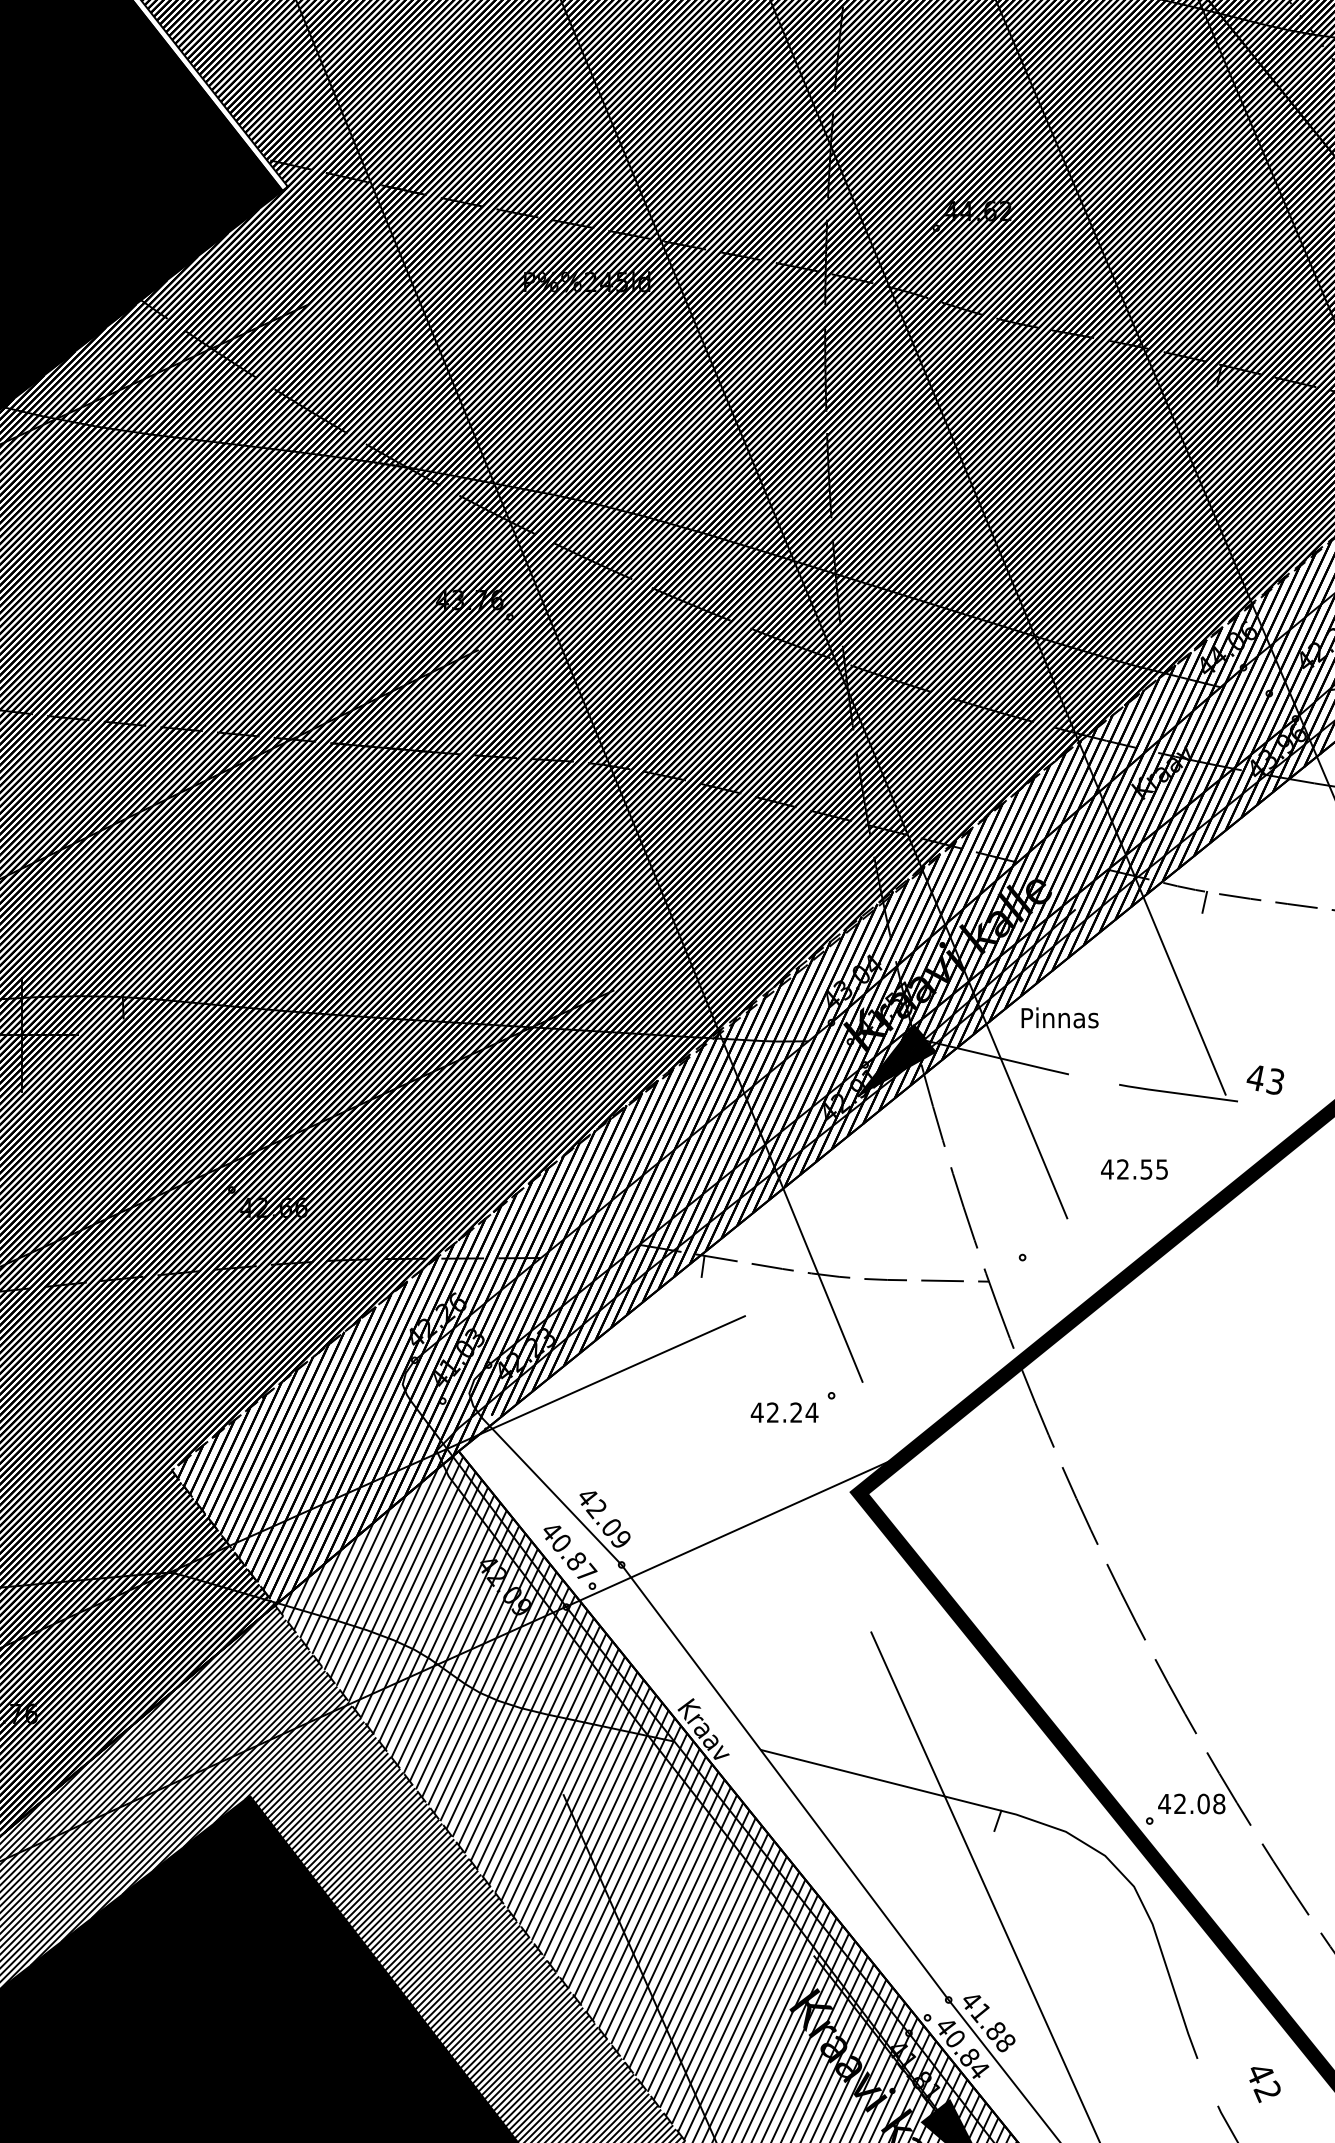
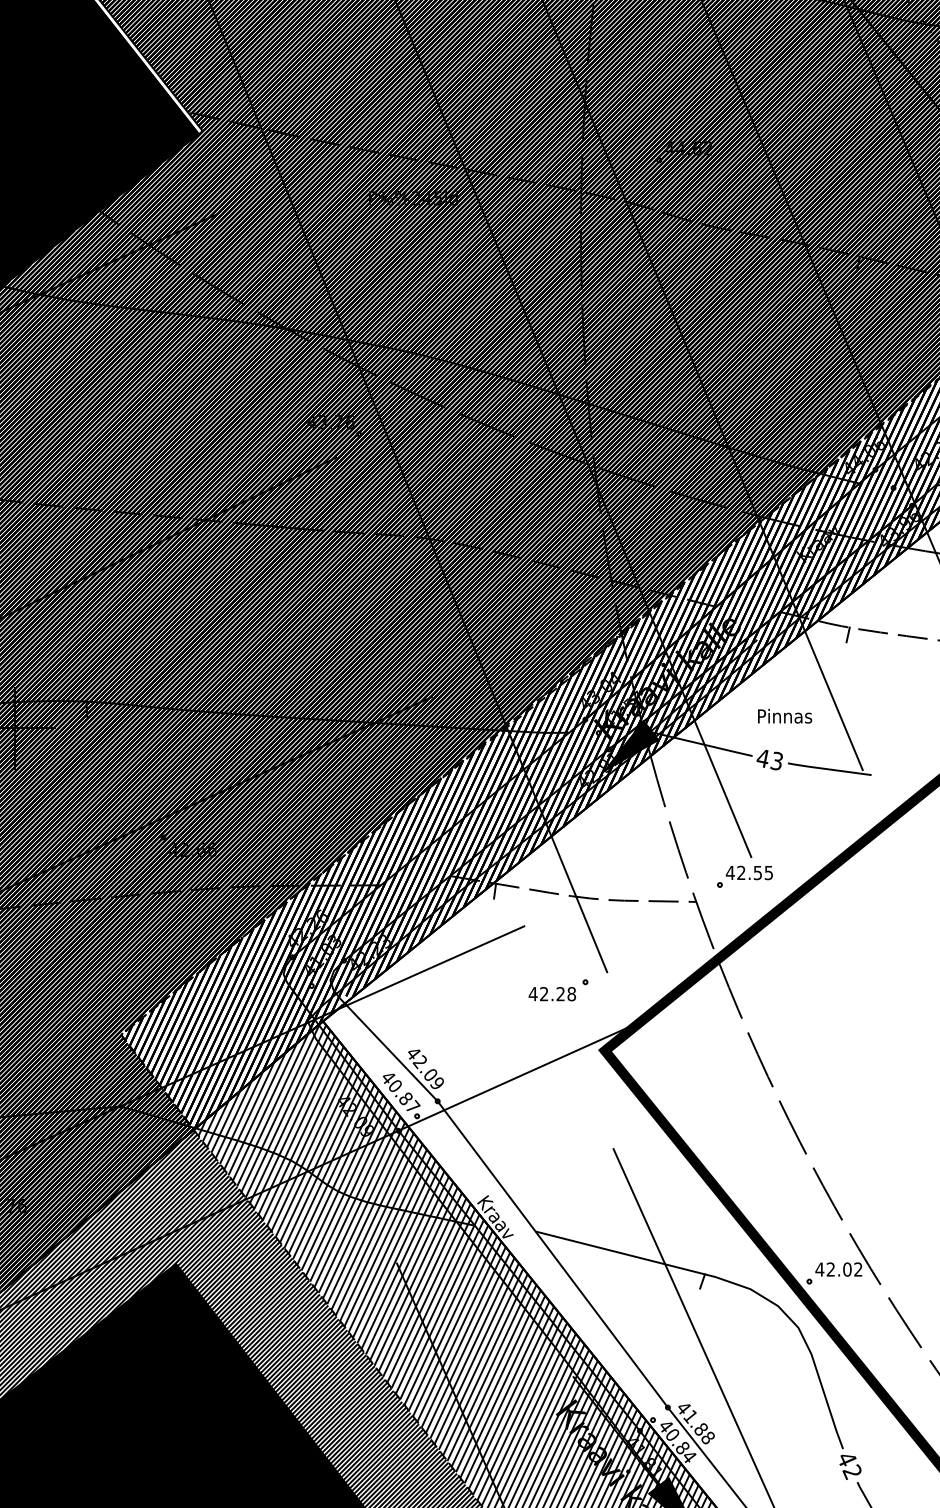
text: (1059, 1017) -> (784, 715), moved
text: (1265, 1079) -> (769, 759), moved
text: (1134, 1169) -> (749, 872), moved
text: (811, 1412) -> (571, 994), 42.24 -> 42.28
text: (1219, 1803) -> (858, 1269), 42.08 -> 42.02
text: (1264, 2084) -> (850, 1467), moved

